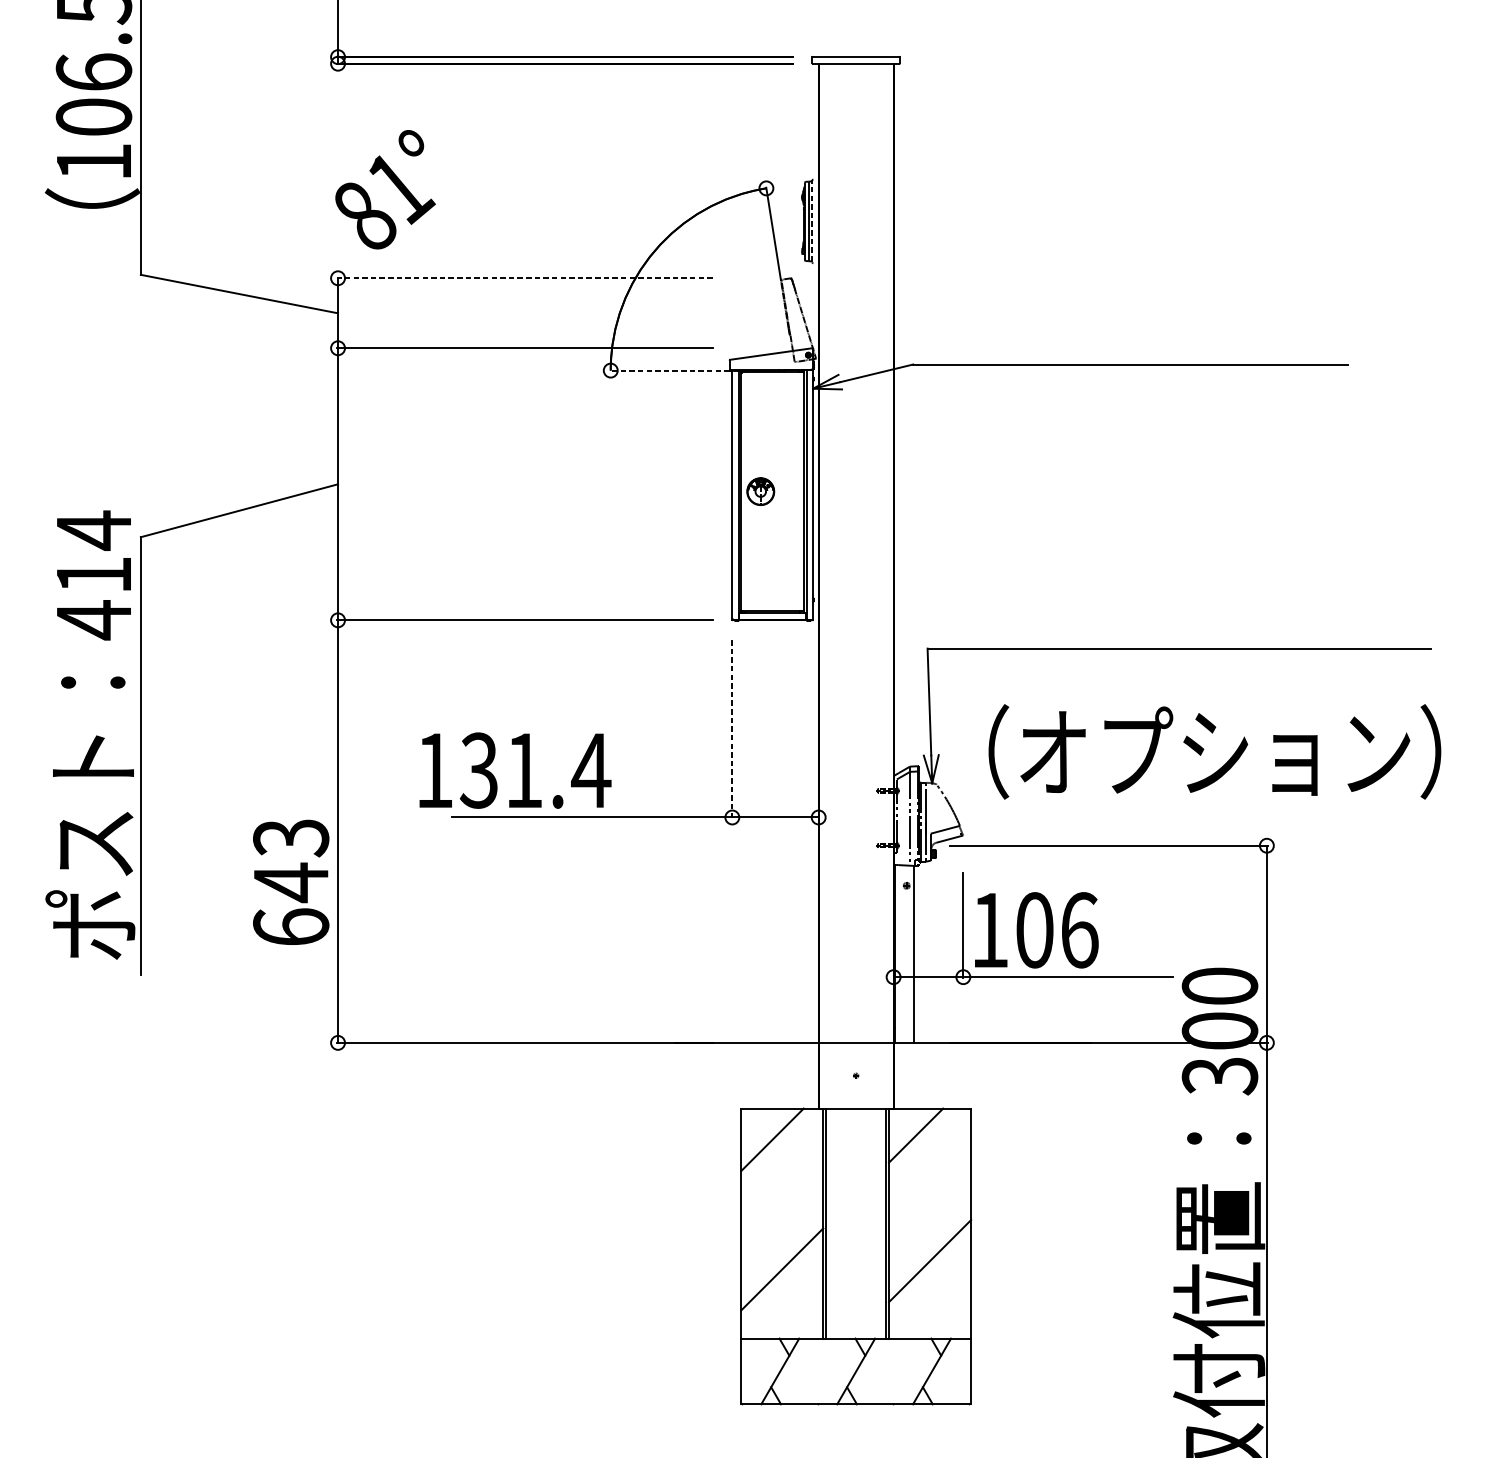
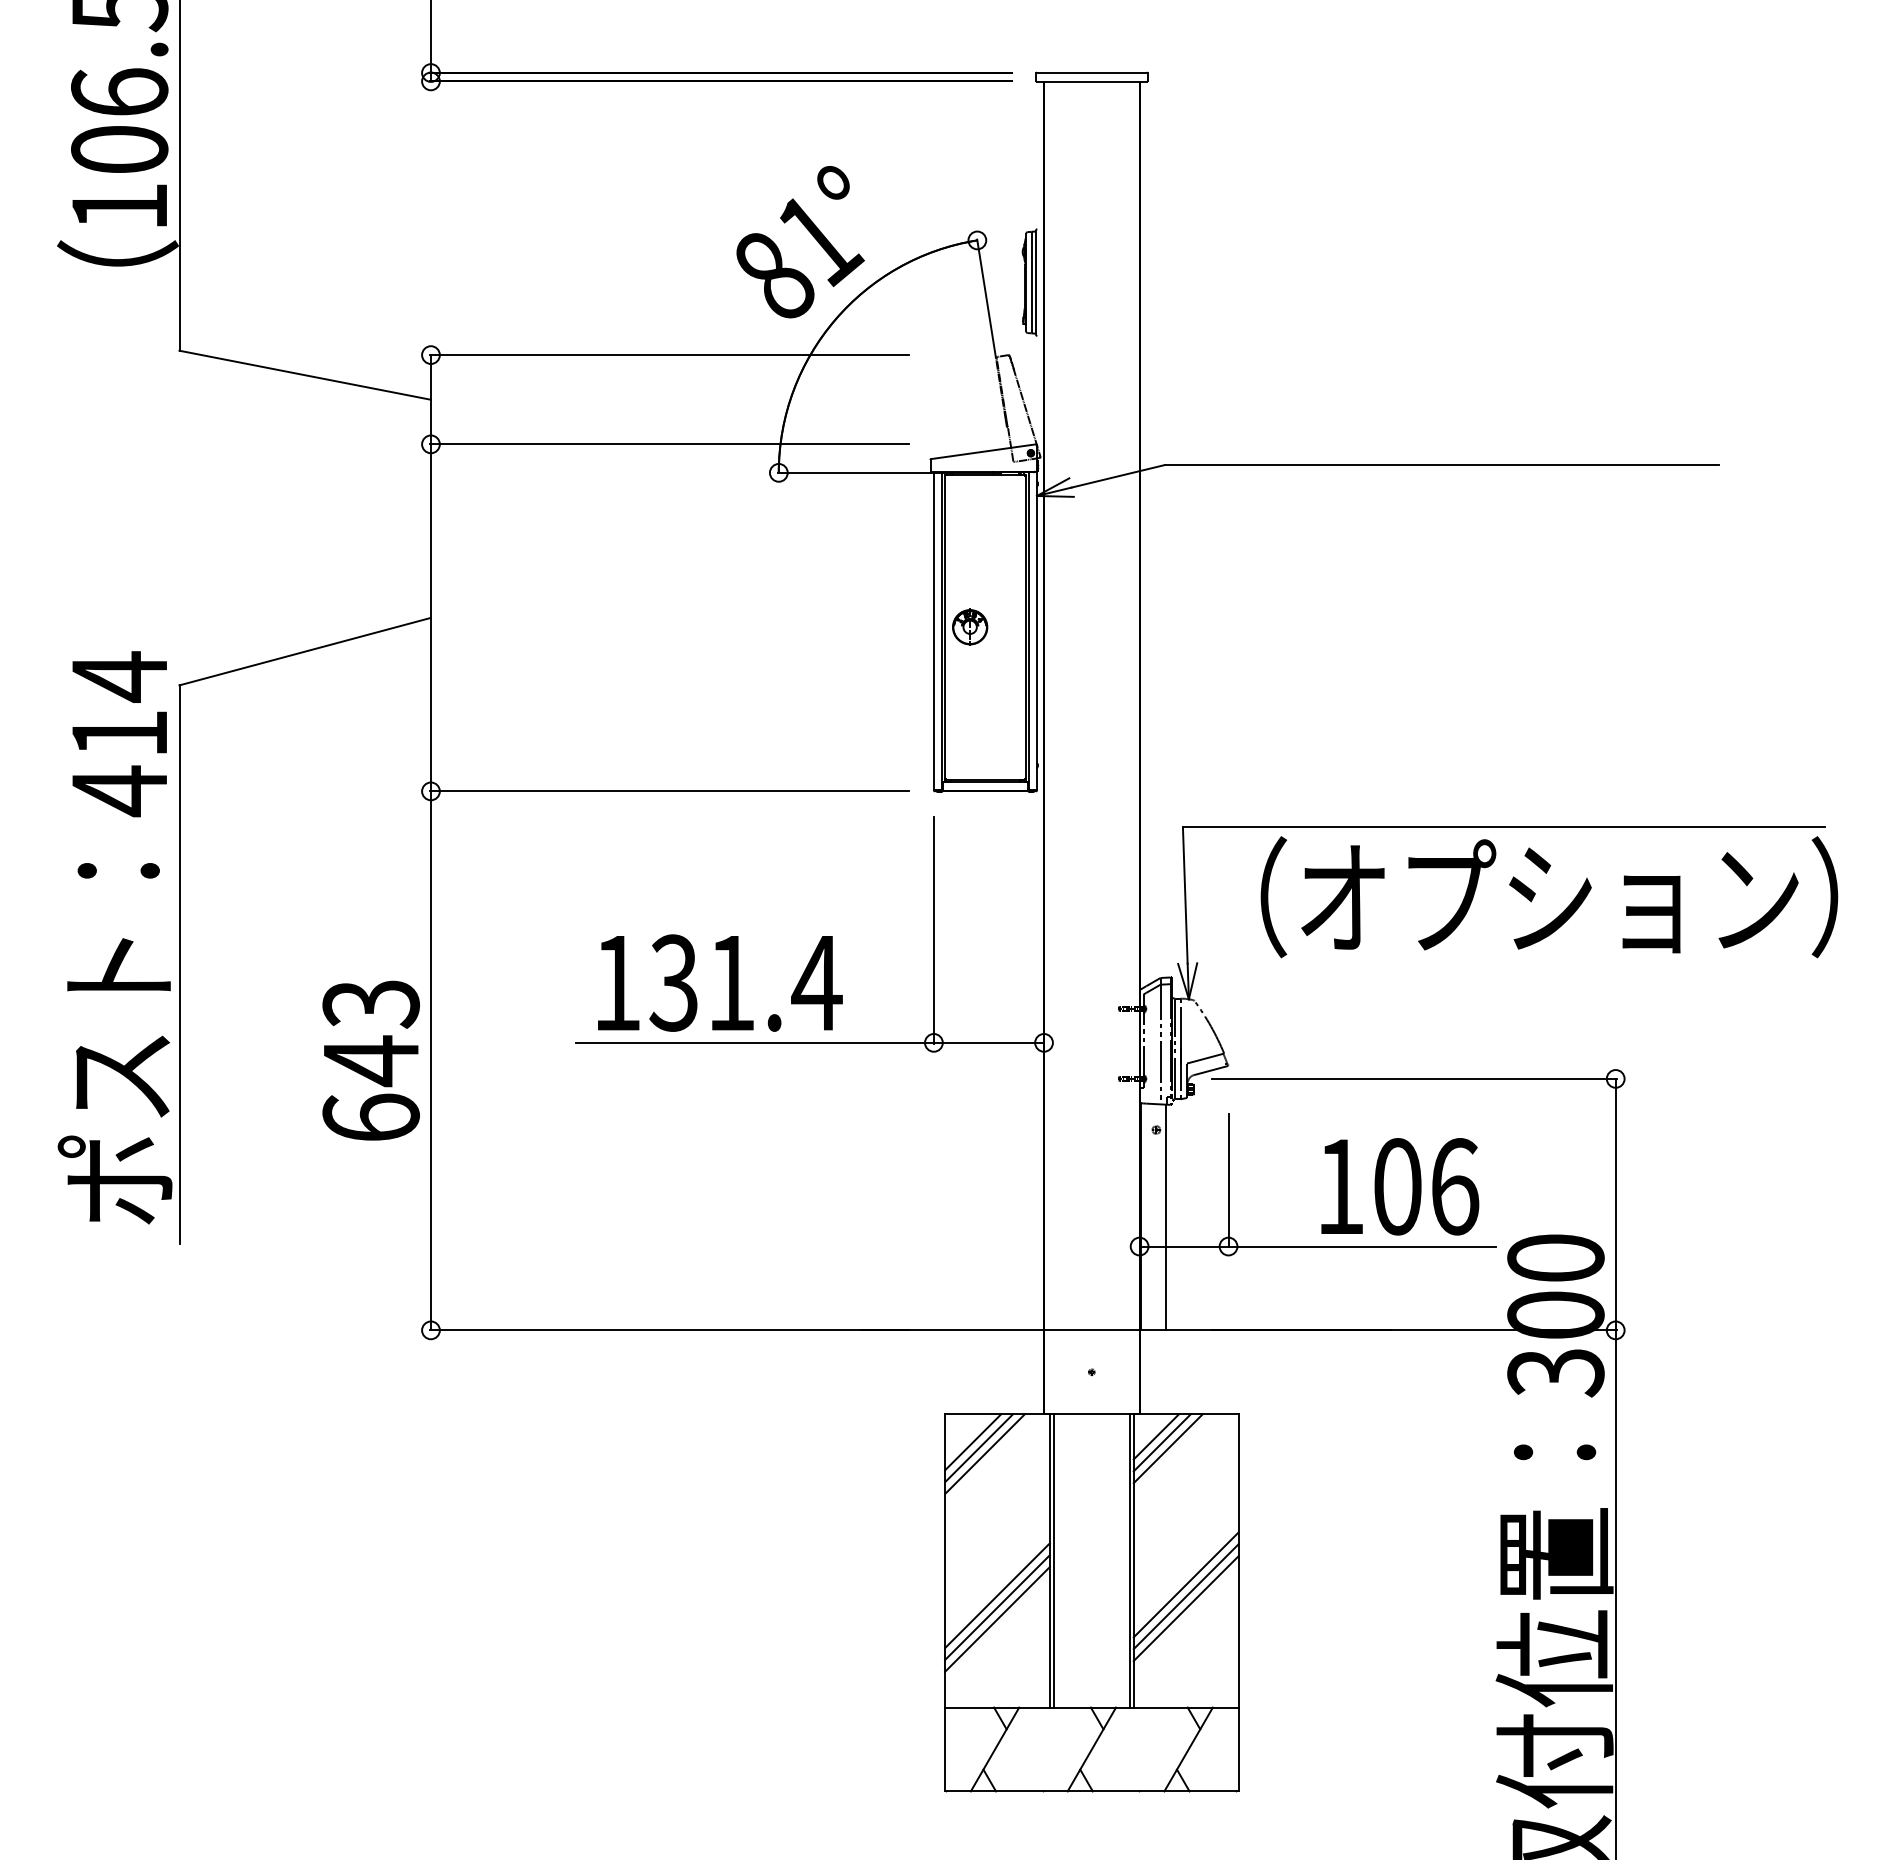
text: (385, 190) -> (800, 242), moved
line: (812, 221) -> (1036, 282), dashed -> solid
line: (524, 278) -> (668, 355), dashed -> solid
line: (669, 370) -> (853, 472), dashed -> solid
line: (732, 729) -> (933, 930), dashed -> solid
text: (1214, 752) -> (1549, 897), moved
text: (515, 770) -> (720, 982), moved
text: (290, 882) -> (370, 1060), moved
text: (1037, 930) -> (1400, 1186), moved
line: (906, 1126) -> (1156, 1436), added
line: (763, 1130) -> (973, 1442), added
line: (910, 1130) -> (1161, 1442), added
line: (768, 1135) -> (979, 1448), added
line: (929, 1242) -> (1185, 1584), added
line: (782, 1250) -> (997, 1595), added
line: (929, 1251) -> (1185, 1596), added
line: (782, 1260) -> (997, 1607), added

